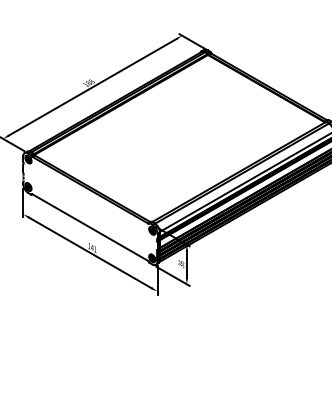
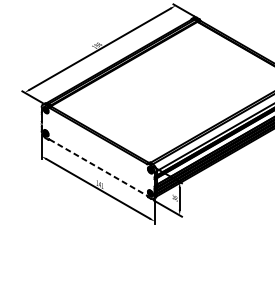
line: (90, 227) -> (98, 167), solid -> dashed

